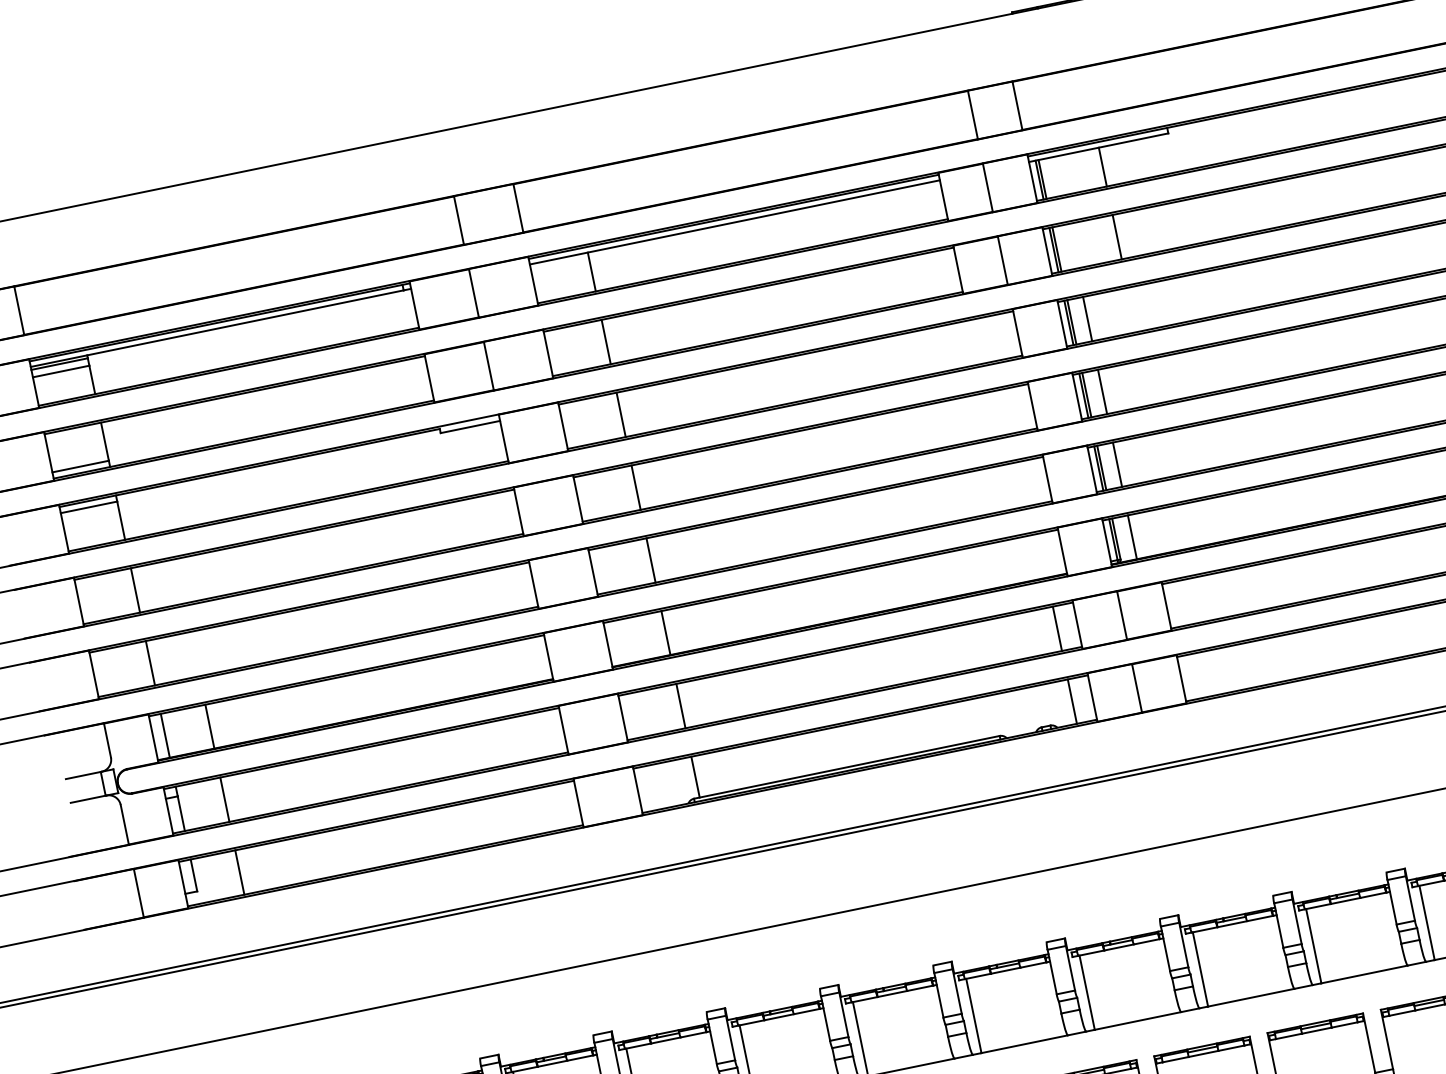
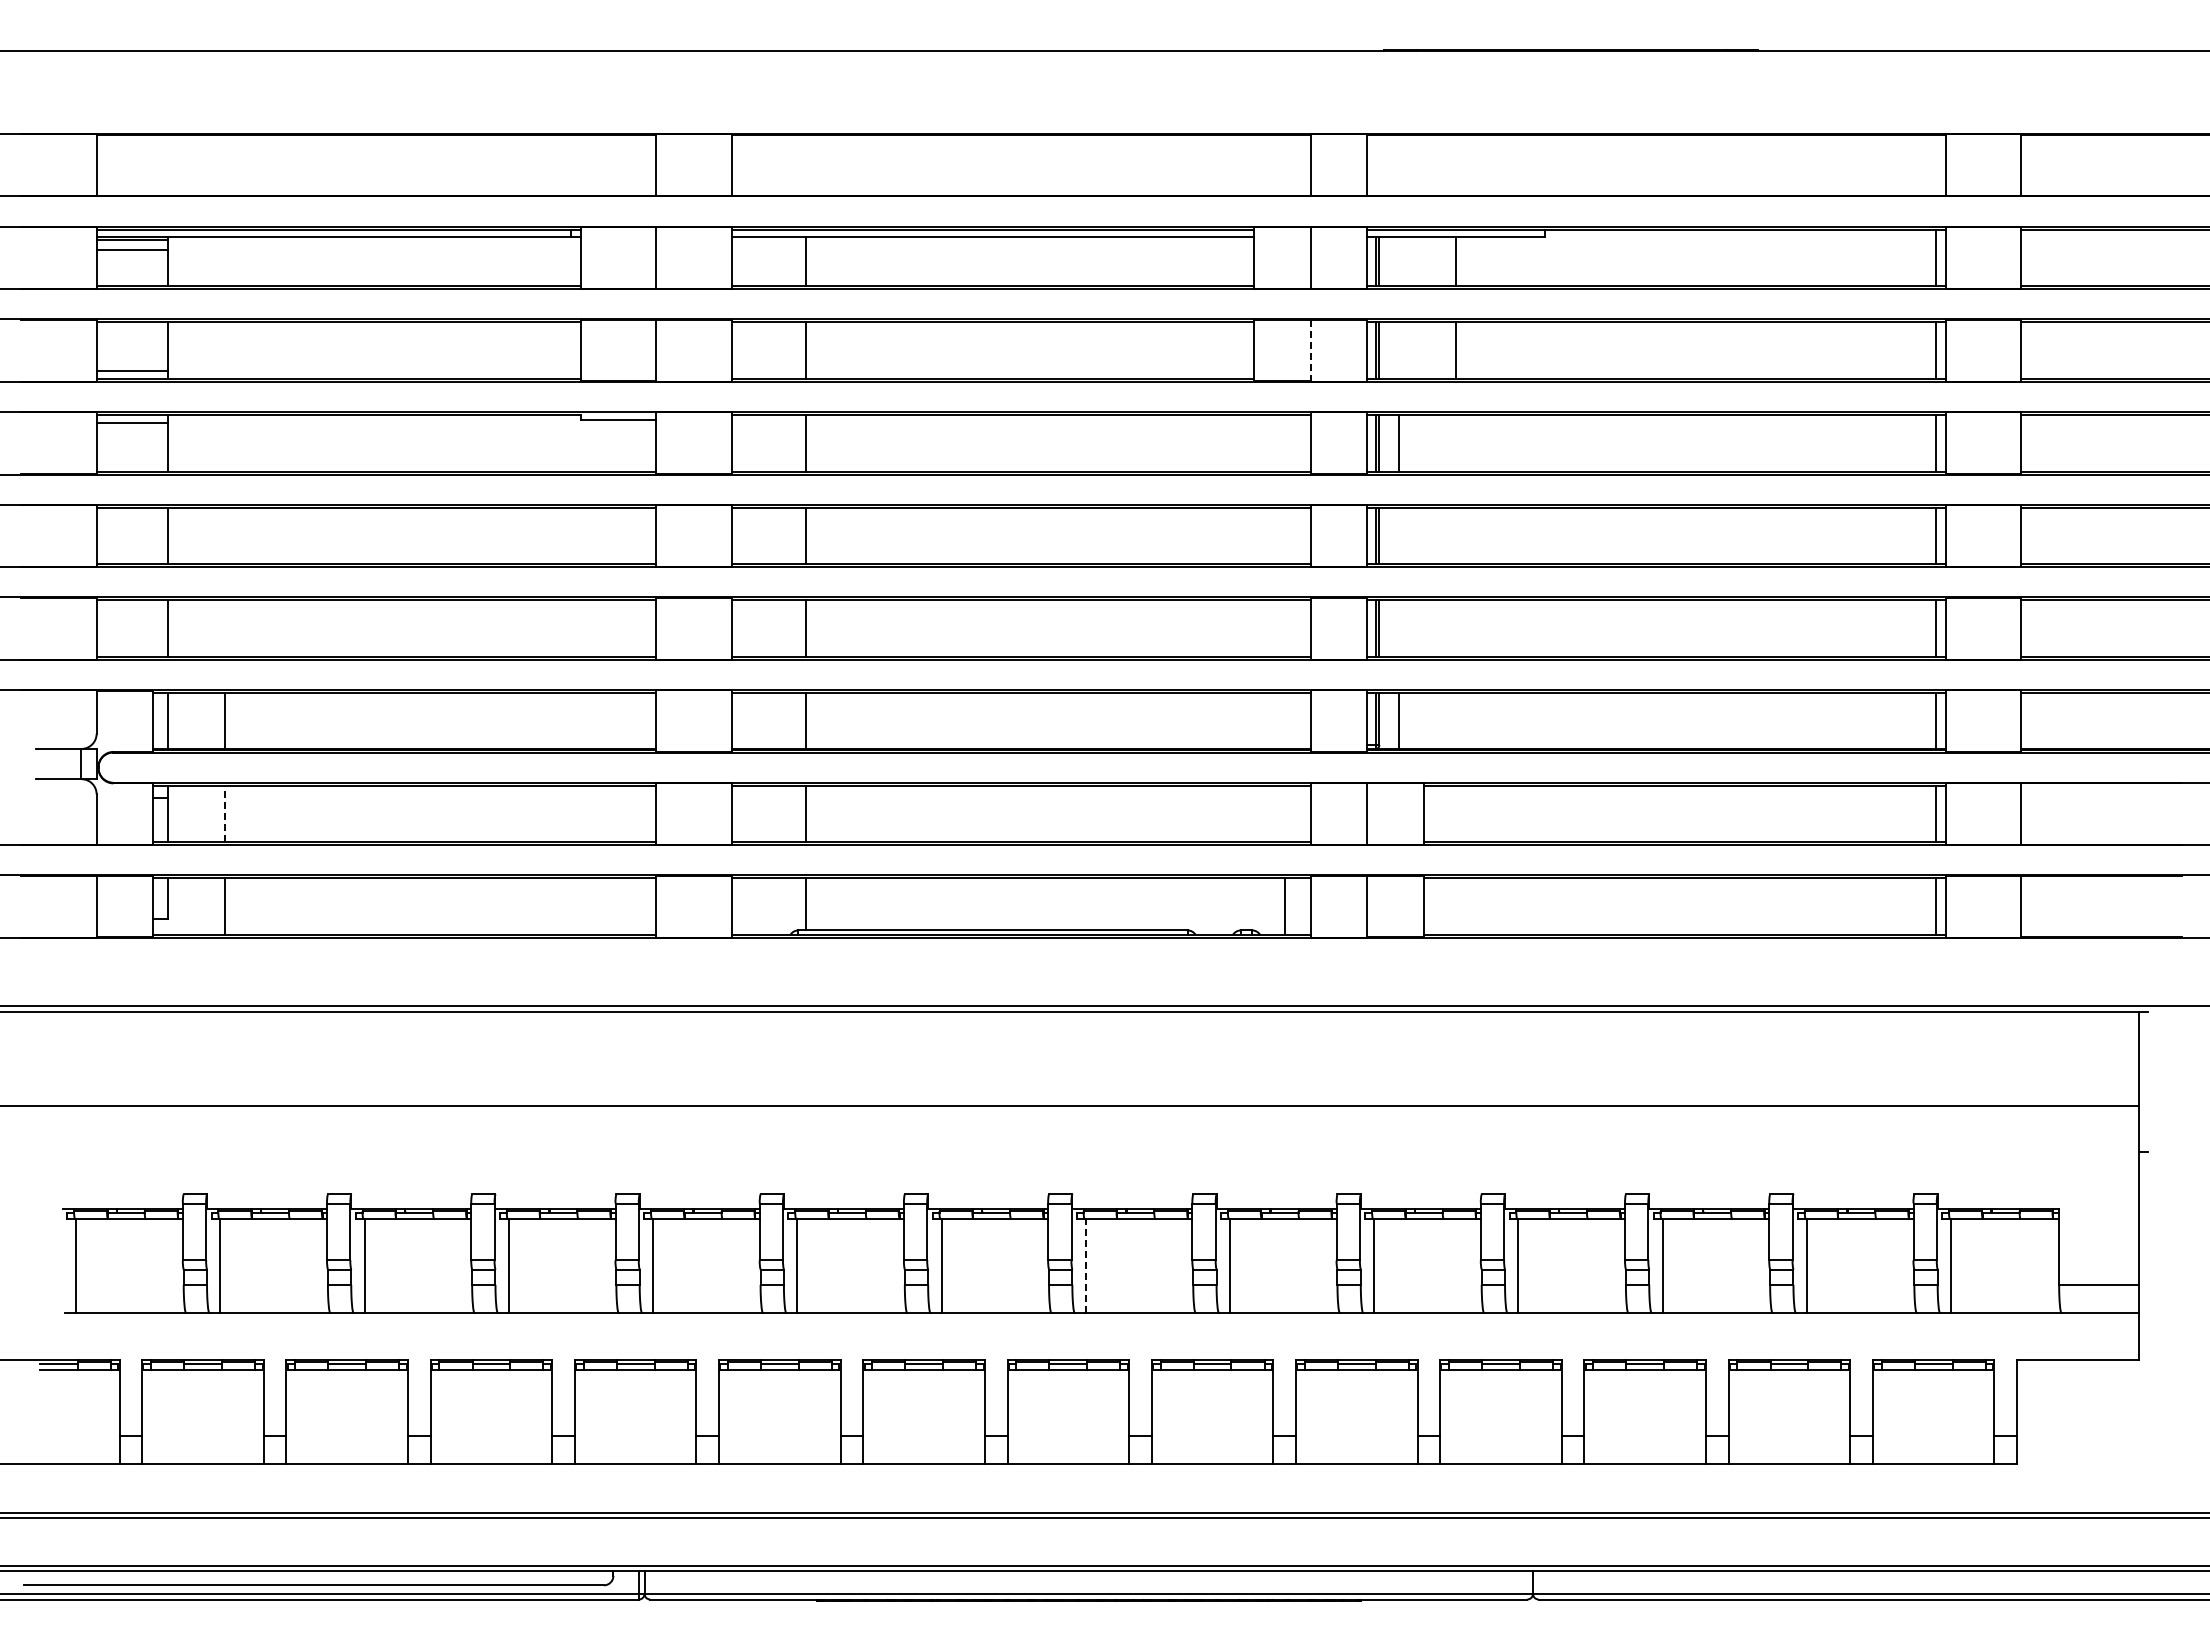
line: (1002, 260) -> (1310, 350), solid -> dashed
line: (1102, 391) -> (1399, 535), removed
line: (1117, 464) -> (1399, 628), removed
line: (1057, 628) -> (1284, 813), removed
line: (225, 799) -> (225, 813), solid -> dashed
line: (973, 1015) -> (1085, 1265), solid -> dashed

